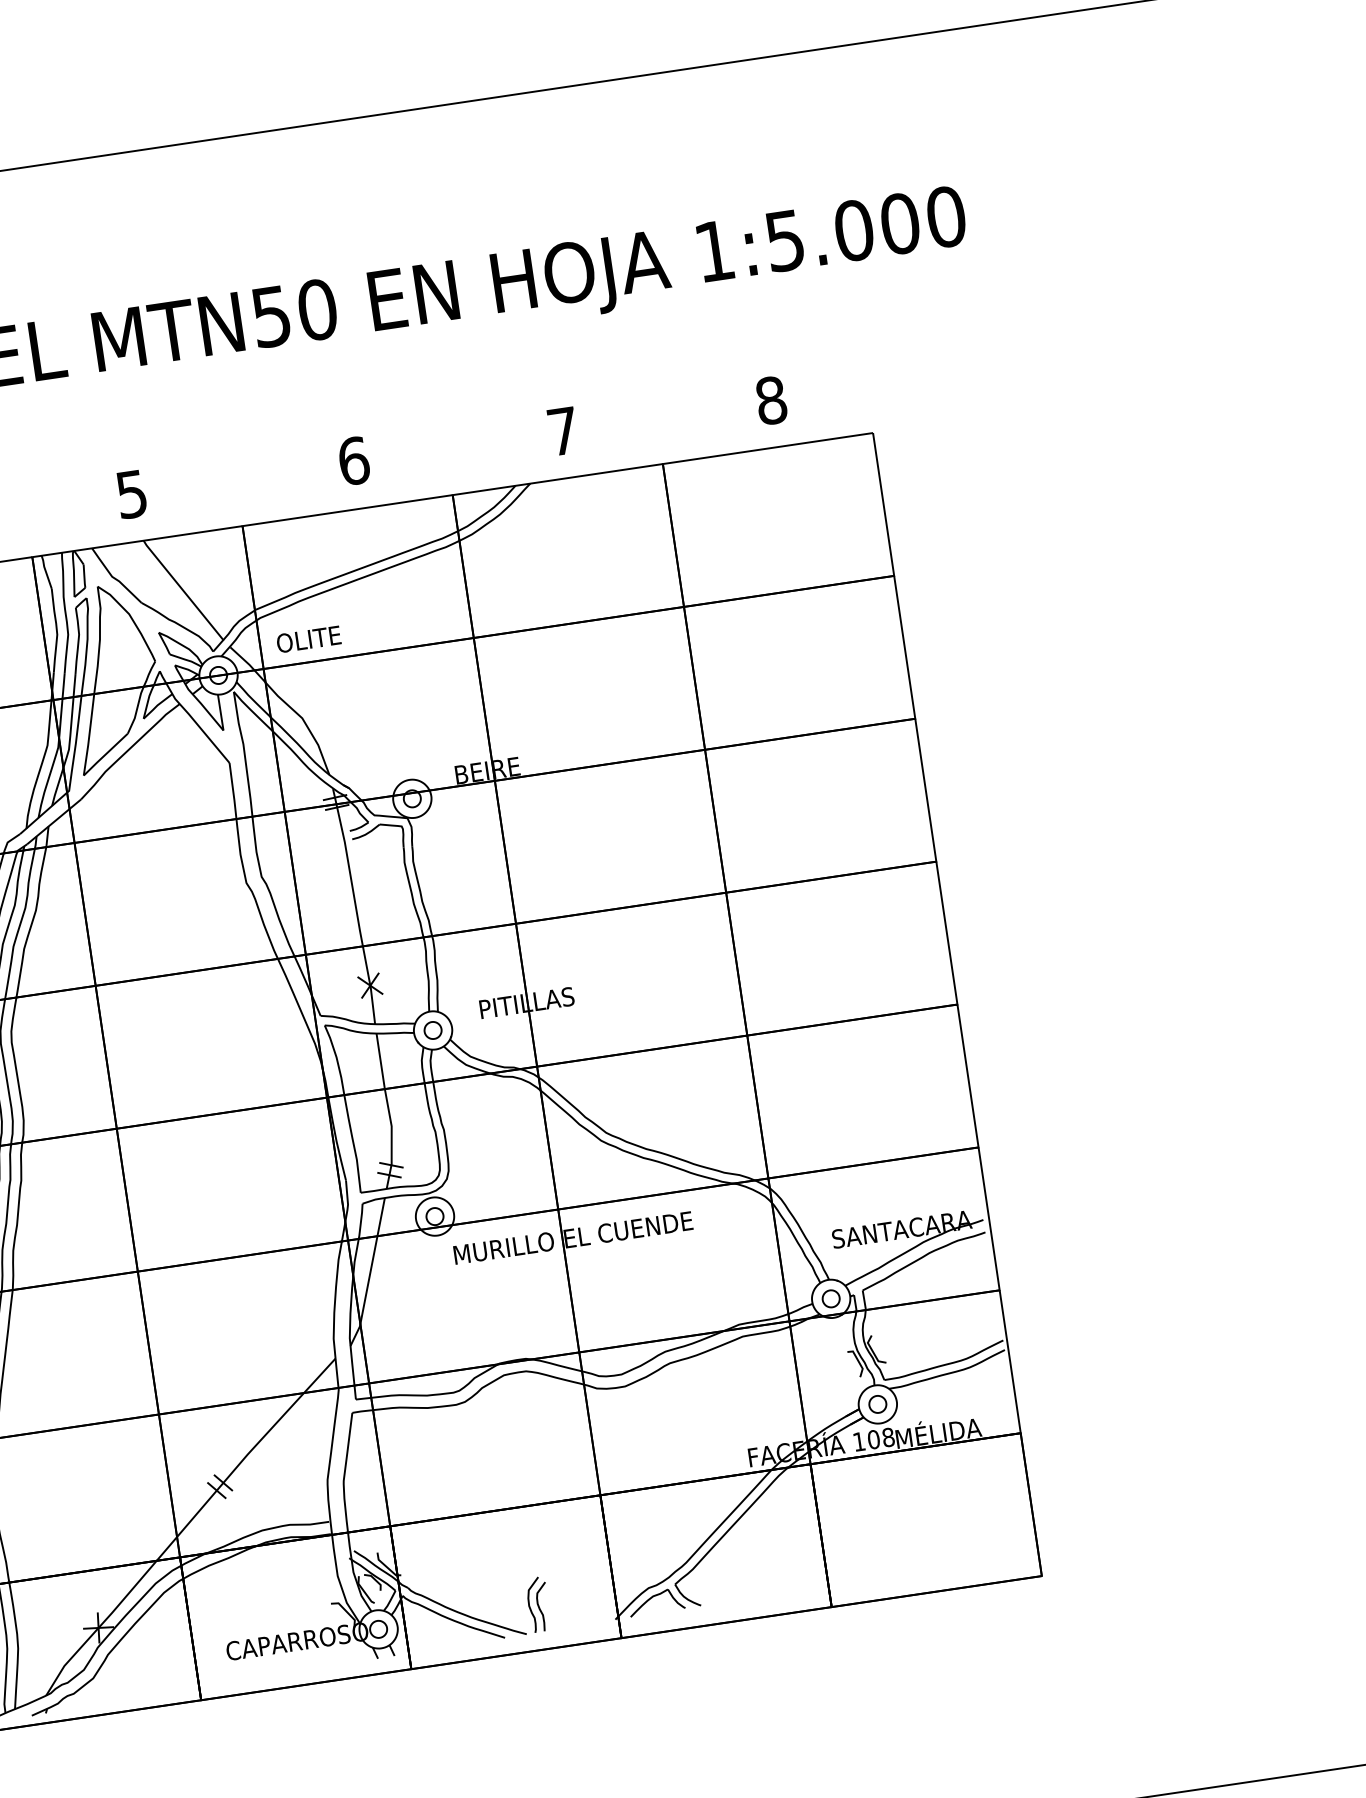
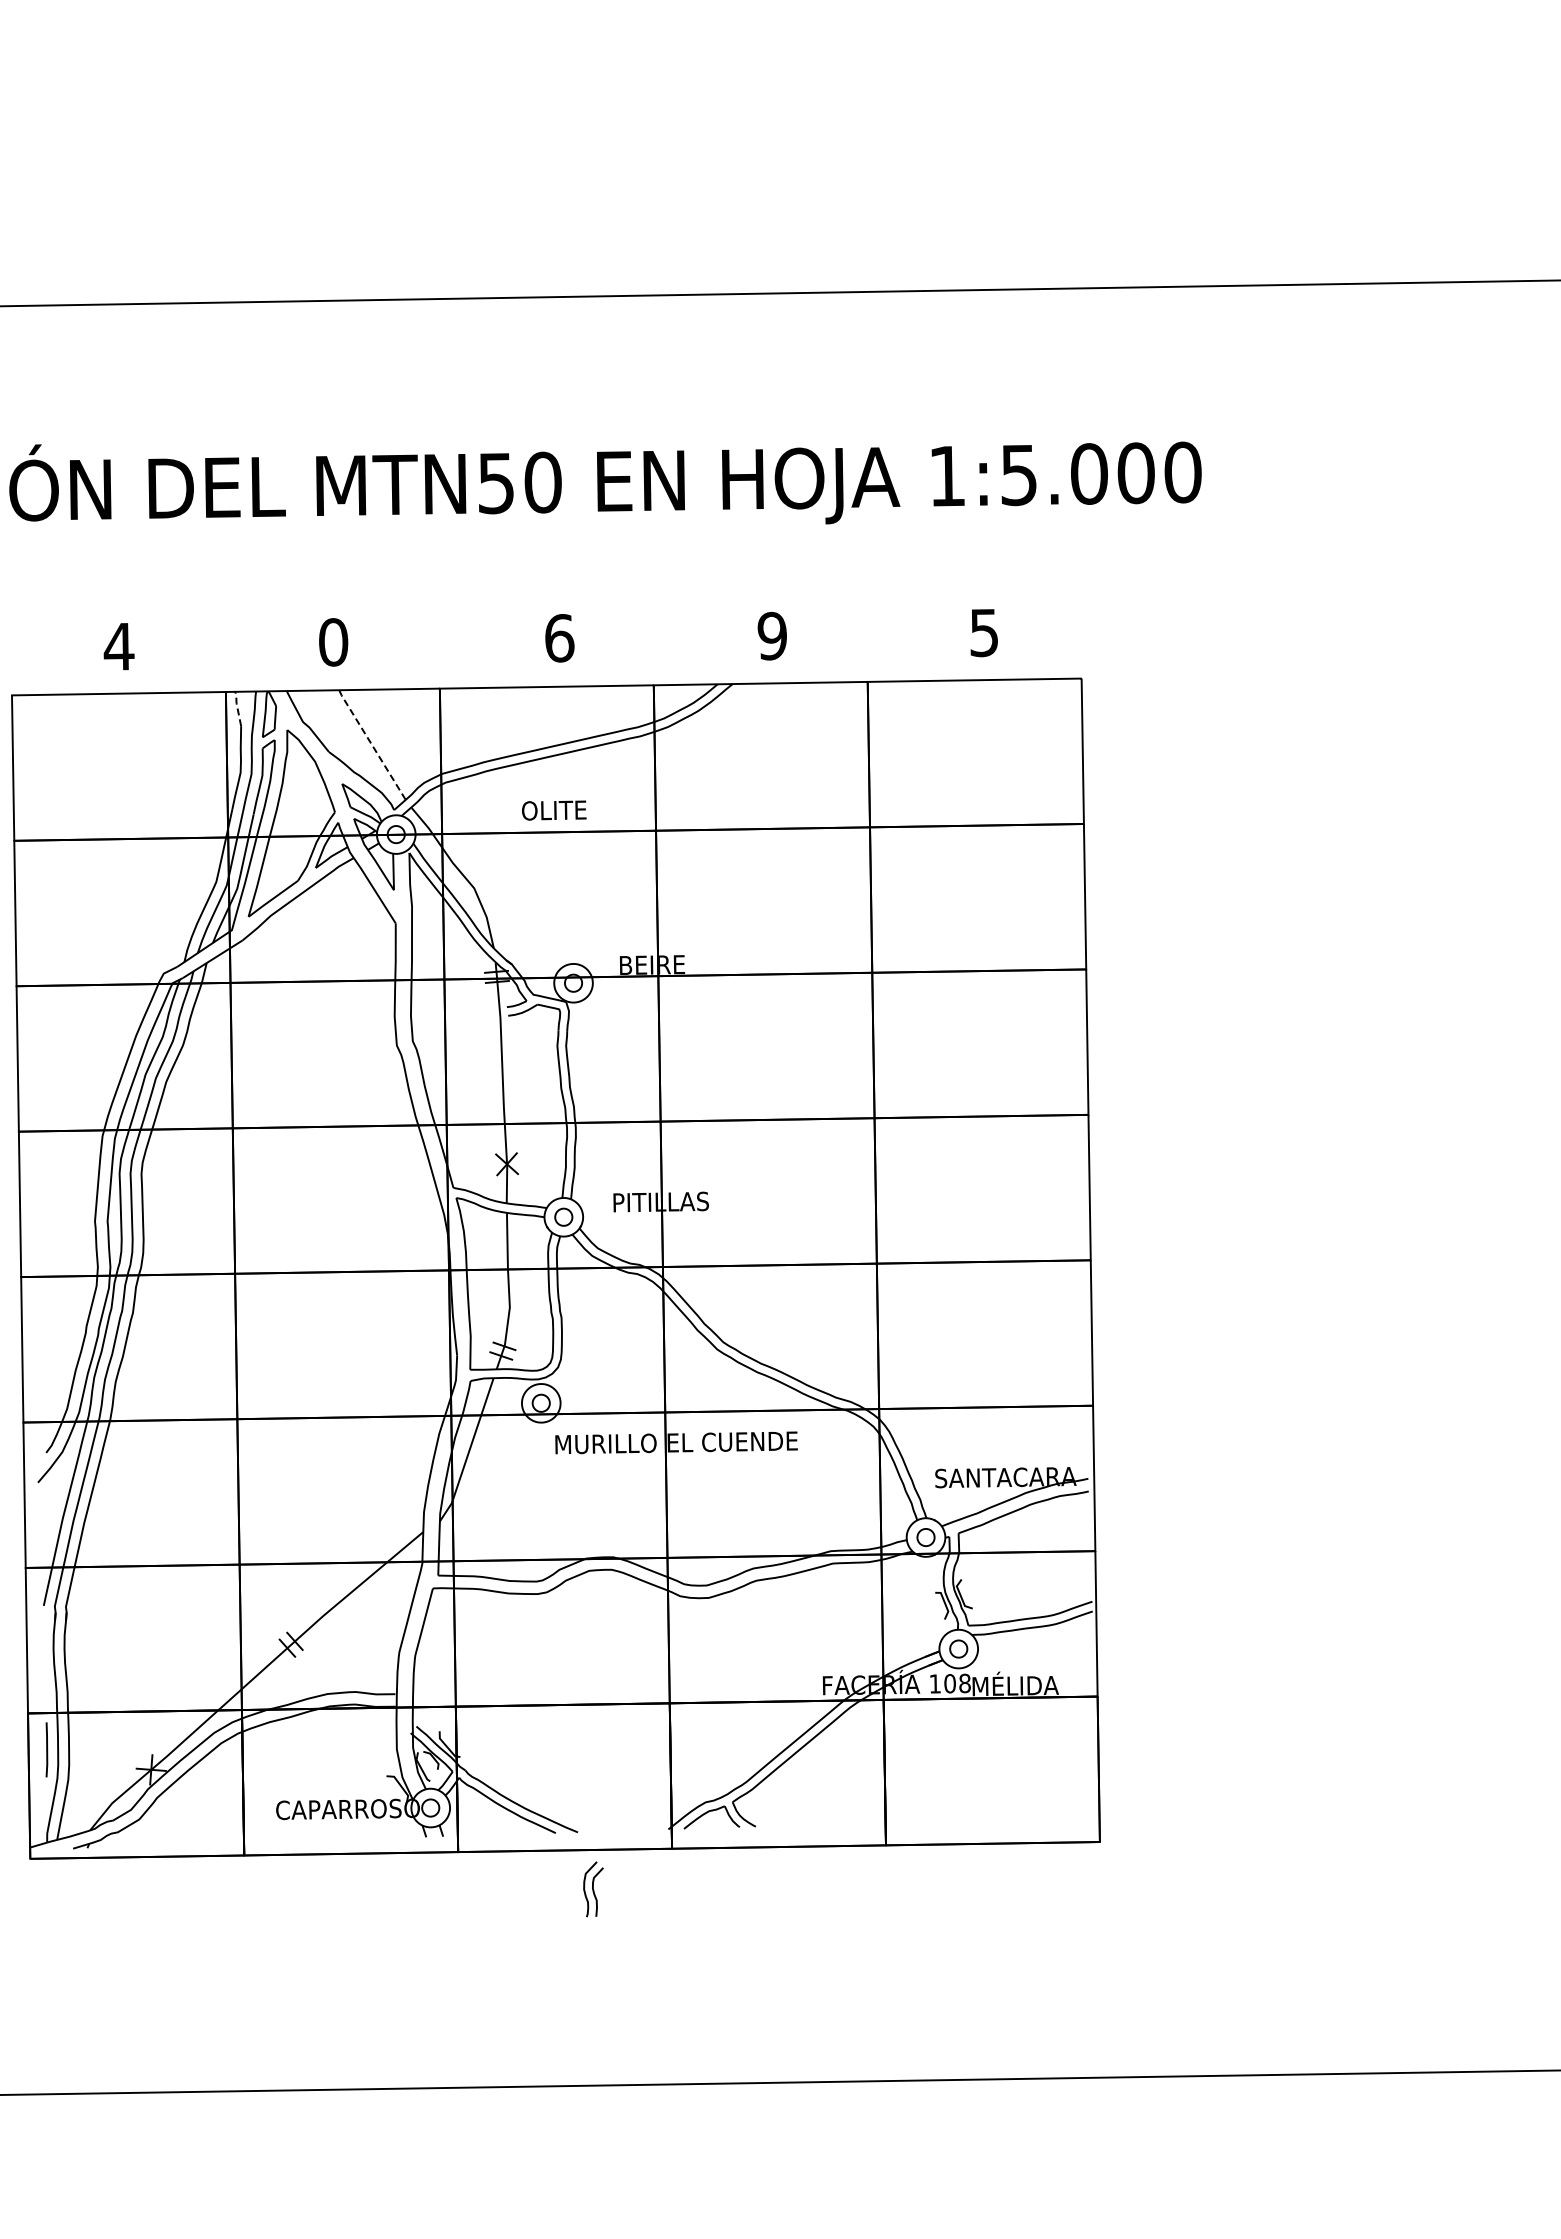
text: (771, 400) -> (984, 632), 8 -> 5
text: (562, 430) -> (771, 635), 7 -> 9
text: (131, 494) -> (333, 642), 5 -> 0
line: (45, 570) -> (237, 707), solid -> dashed
line: (183, 590) -> (372, 745), solid -> dashed
text: (309, 639) -> (554, 810), moved
part: (538, 1604) -> (593, 1889), moved

